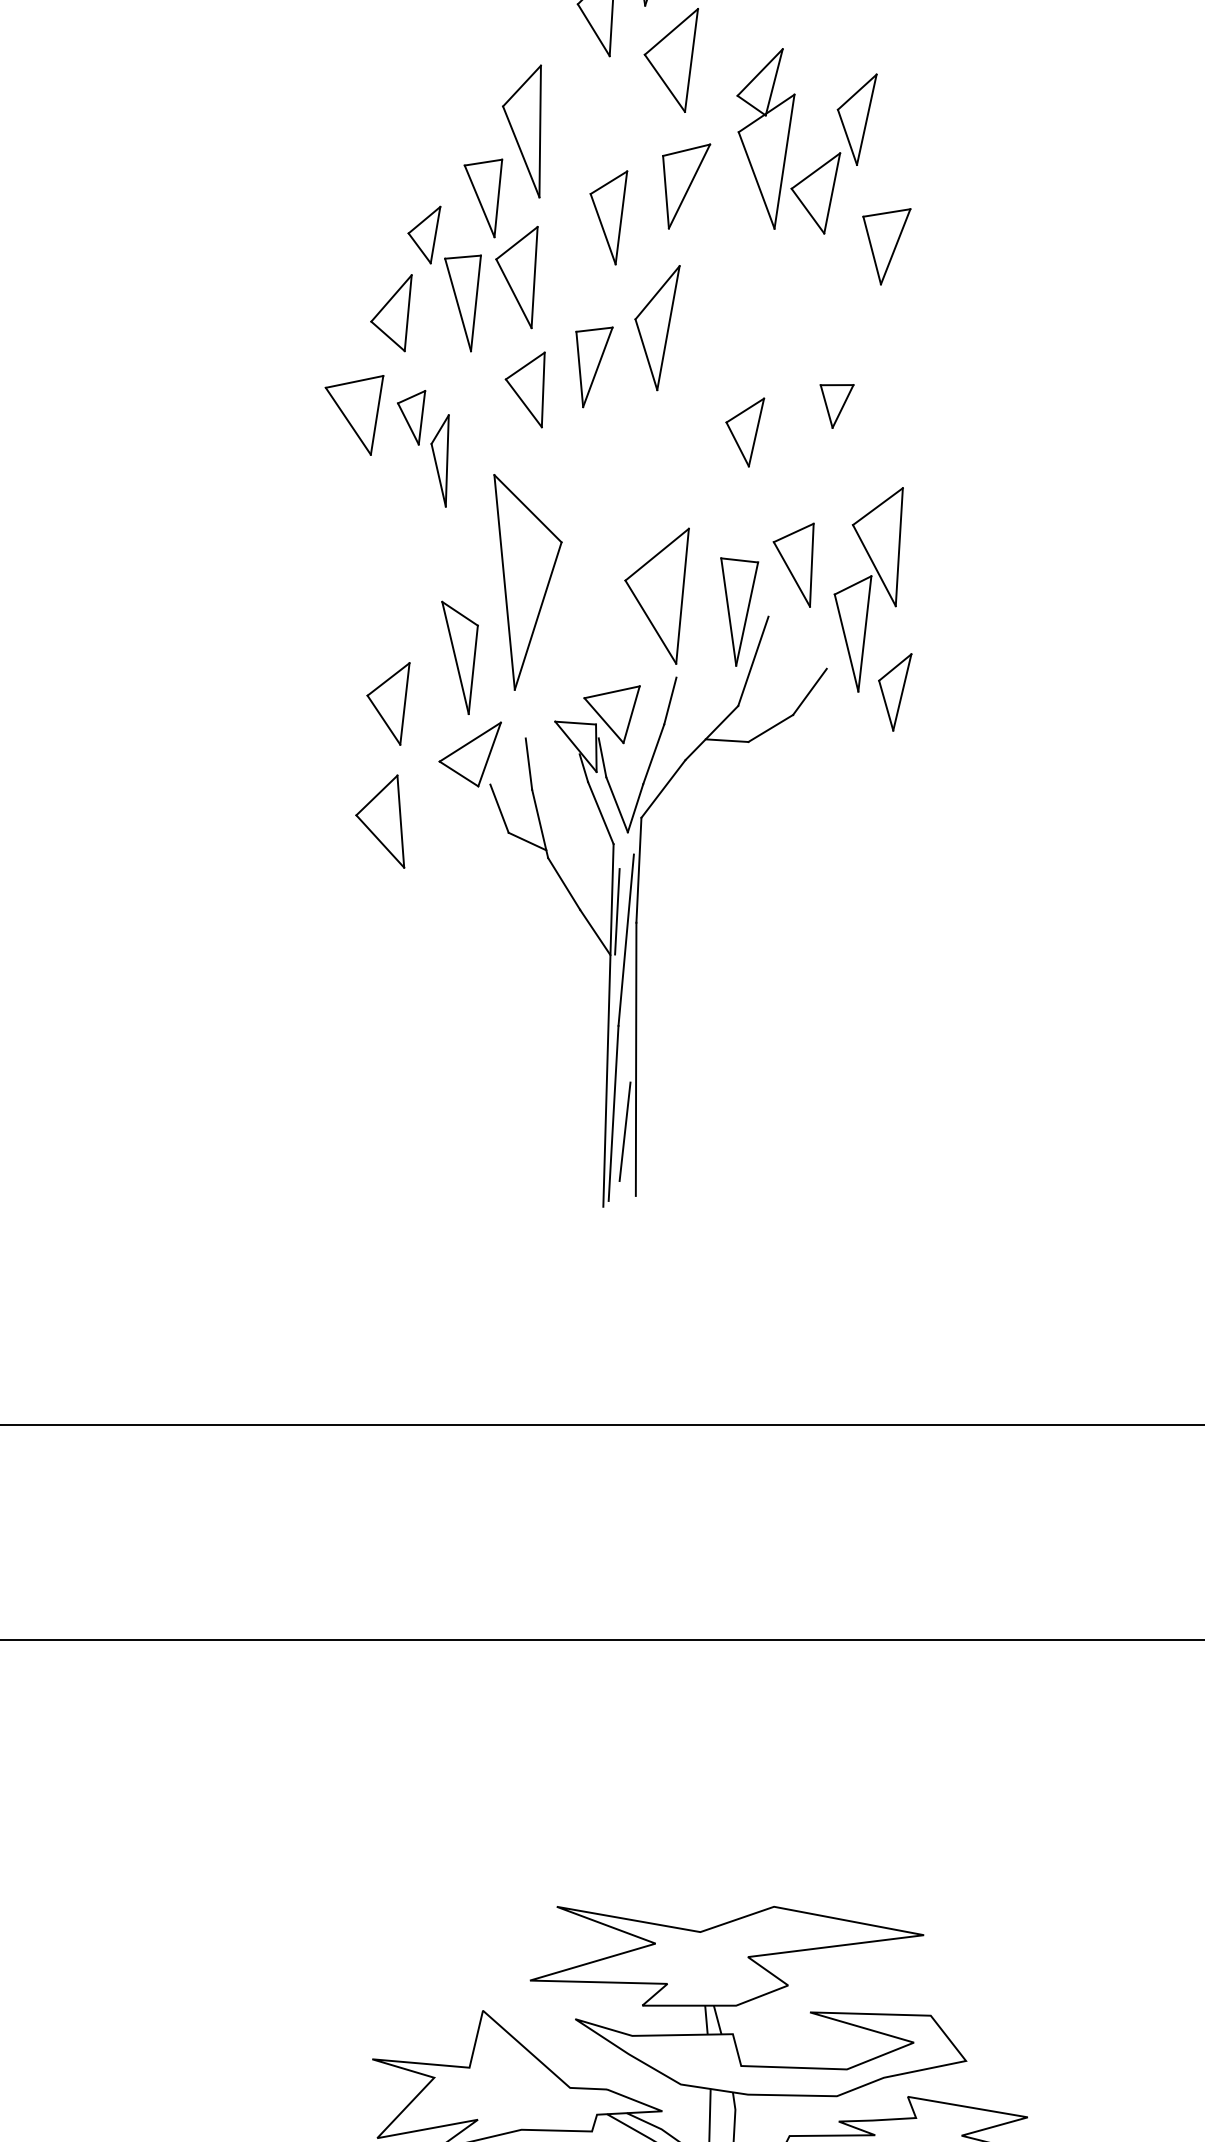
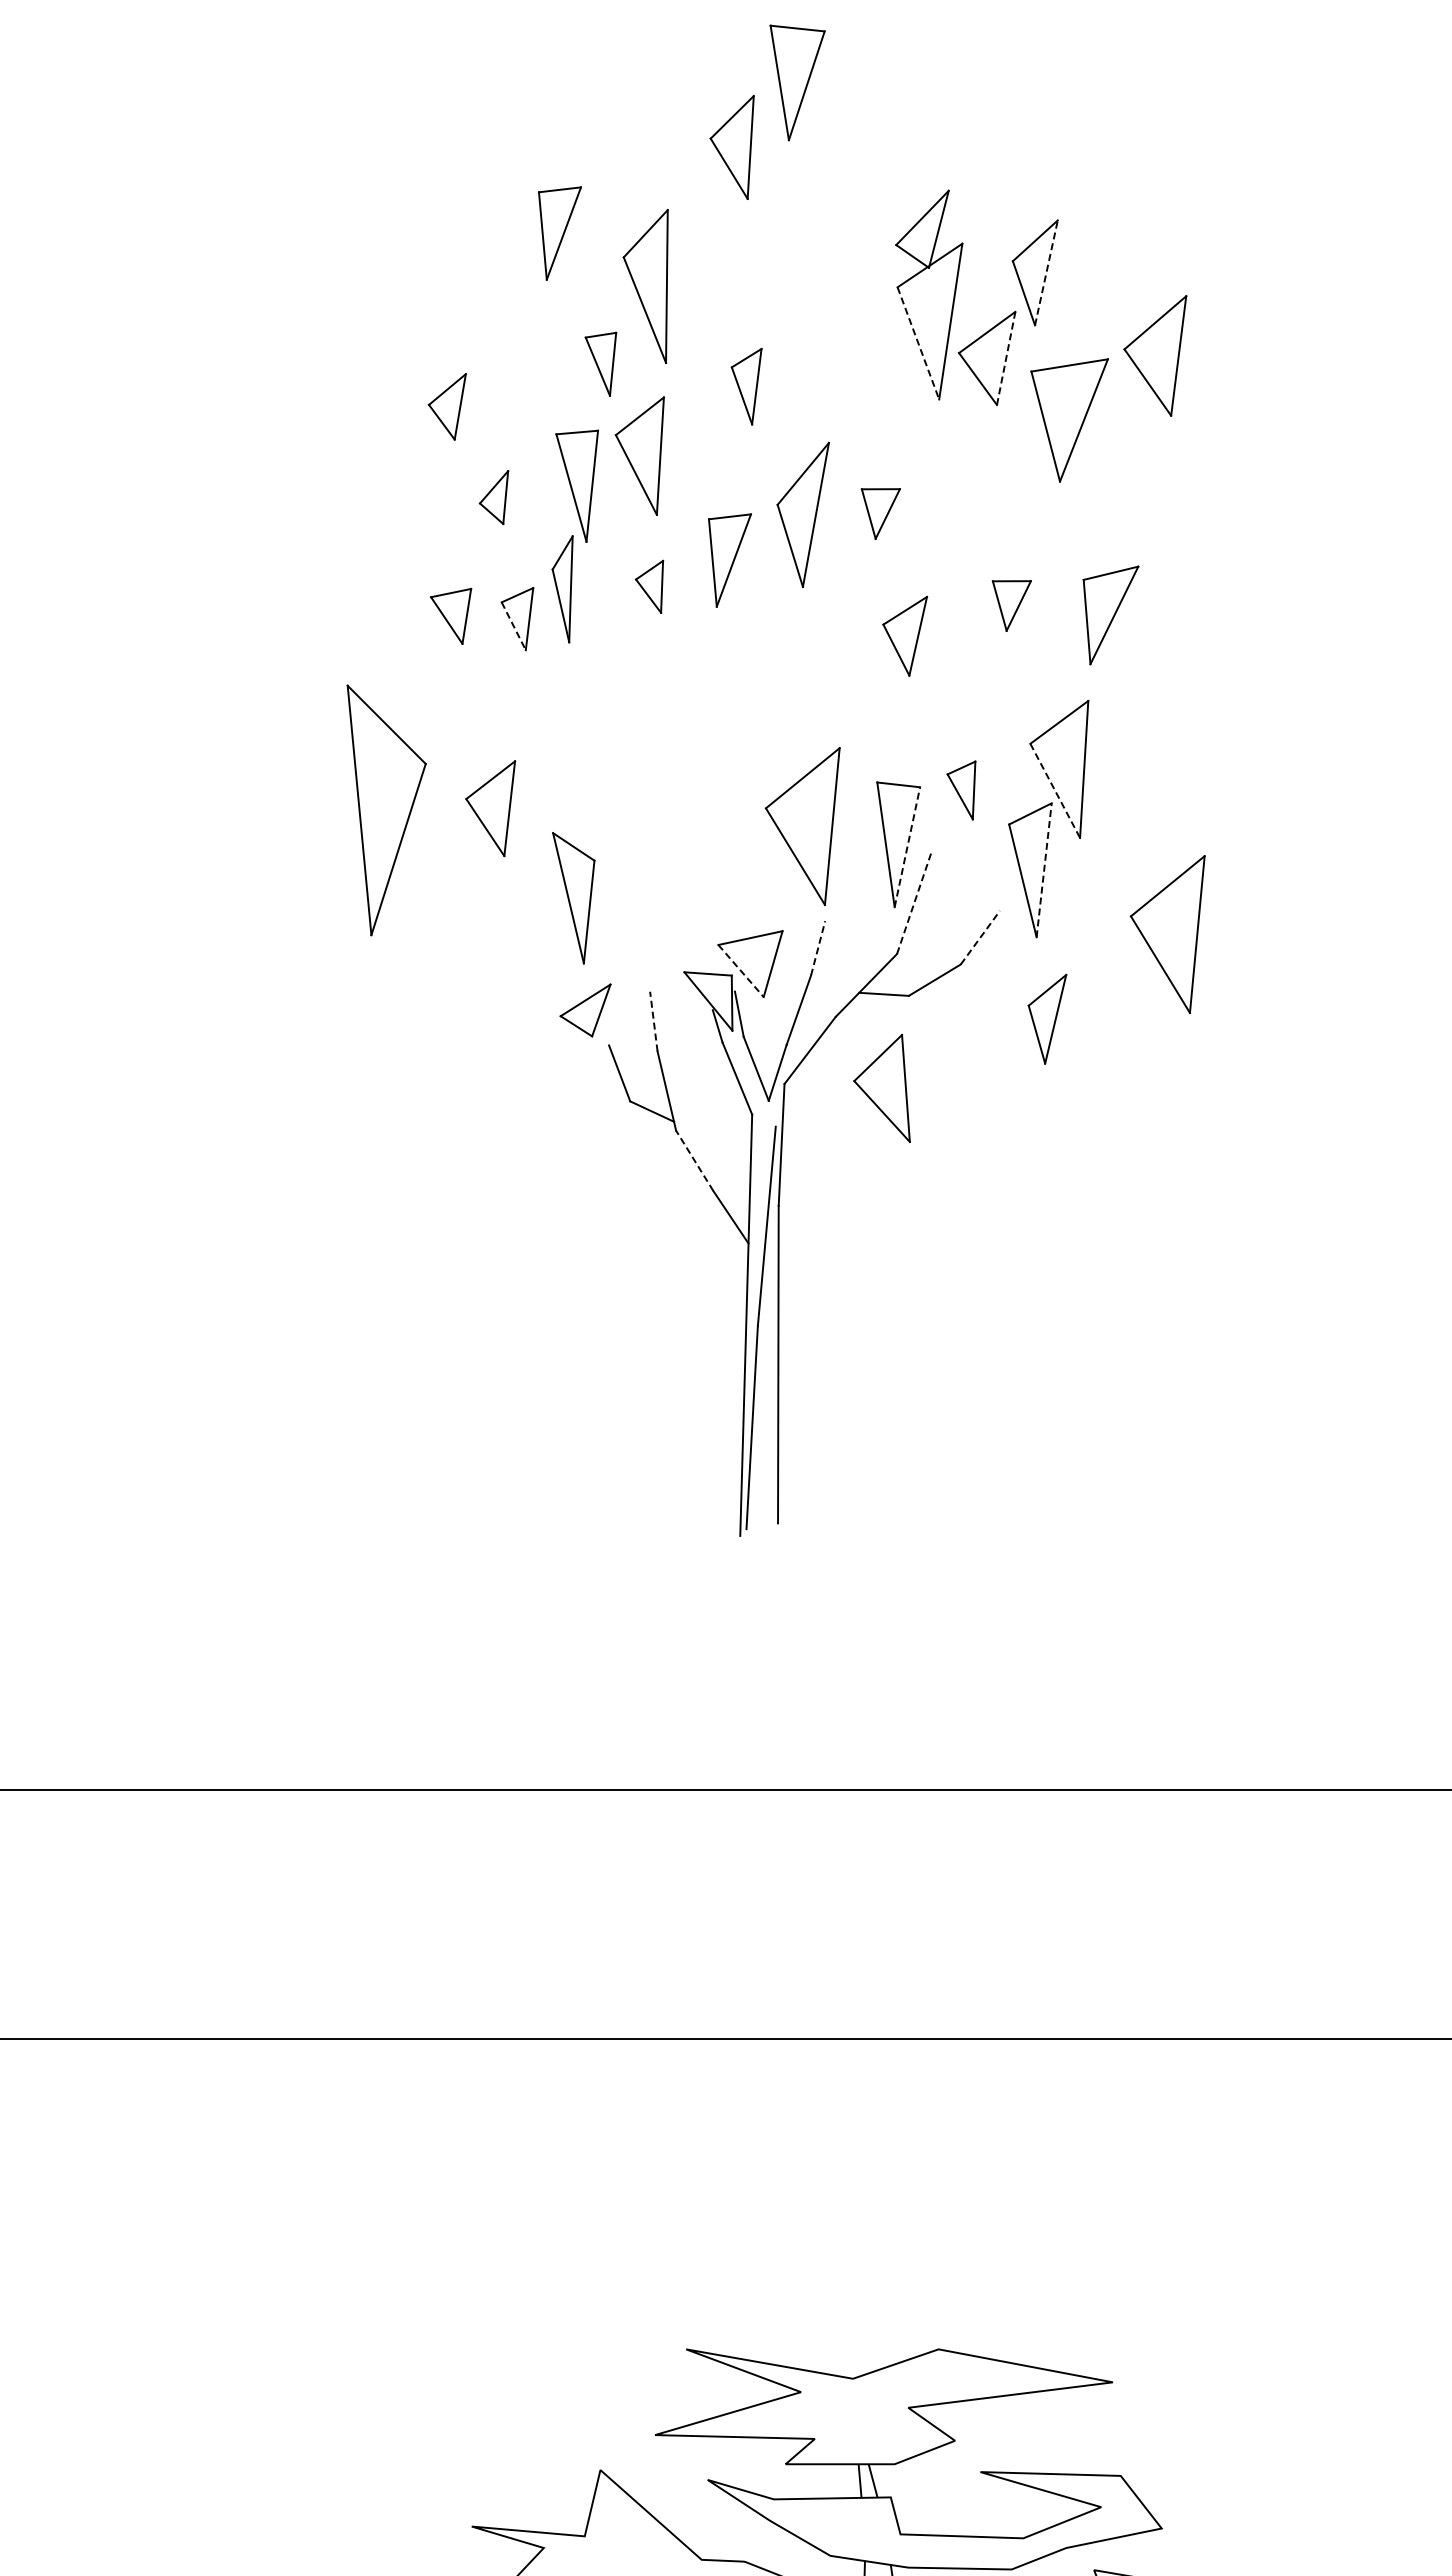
part: (671, 60) -> (1155, 355), moved
part: (447, 85) -> (559, 233), added
line: (866, 119) -> (1046, 272), solid -> dashed
line: (756, 180) -> (918, 343), solid -> dashed
part: (686, 186) -> (1110, 615), moved
line: (832, 192) -> (1006, 357), solid -> dashed
part: (483, 198) -> (600, 364), size x0.7
part: (608, 217) -> (746, 386), size x0.7
part: (423, 234) -> (446, 406), moved
part: (886, 246) -> (1069, 420), size x1.4
part: (390, 313) -> (493, 497), size x0.6
part: (724, 326) -> (880, 513), added
part: (525, 389) -> (649, 586), size x0.6
part: (353, 415) -> (450, 616), size x0.6
line: (408, 424) -> (513, 626), solid -> dashed
part: (440, 461) -> (562, 589), moved
part: (793, 565) -> (961, 790), size x0.6
line: (874, 566) -> (1055, 791), solid -> dashed
part: (527, 582) -> (386, 810), moved
line: (747, 613) -> (907, 846), solid -> dashed
line: (865, 633) -> (1044, 869), solid -> dashed
line: (753, 661) -> (914, 902), solid -> dashed
part: (971, 689) -> (1167, 934), added
line: (810, 691) -> (980, 937), solid -> dashed
part: (895, 691) -> (1047, 1018), moved
line: (670, 700) -> (818, 947), solid -> dashed
part: (388, 703) -> (490, 808), moved
line: (604, 721) -> (741, 971), solid -> dashed
part: (470, 754) -> (585, 1010), size x0.7
line: (528, 764) -> (653, 1021), solid -> dashed
part: (379, 821) -> (881, 1088), moved
line: (563, 883) -> (694, 1160), solid -> dashed
line: (617, 911) -> (756, 1192), removed
line: (625, 1131) -> (765, 1448), removed

